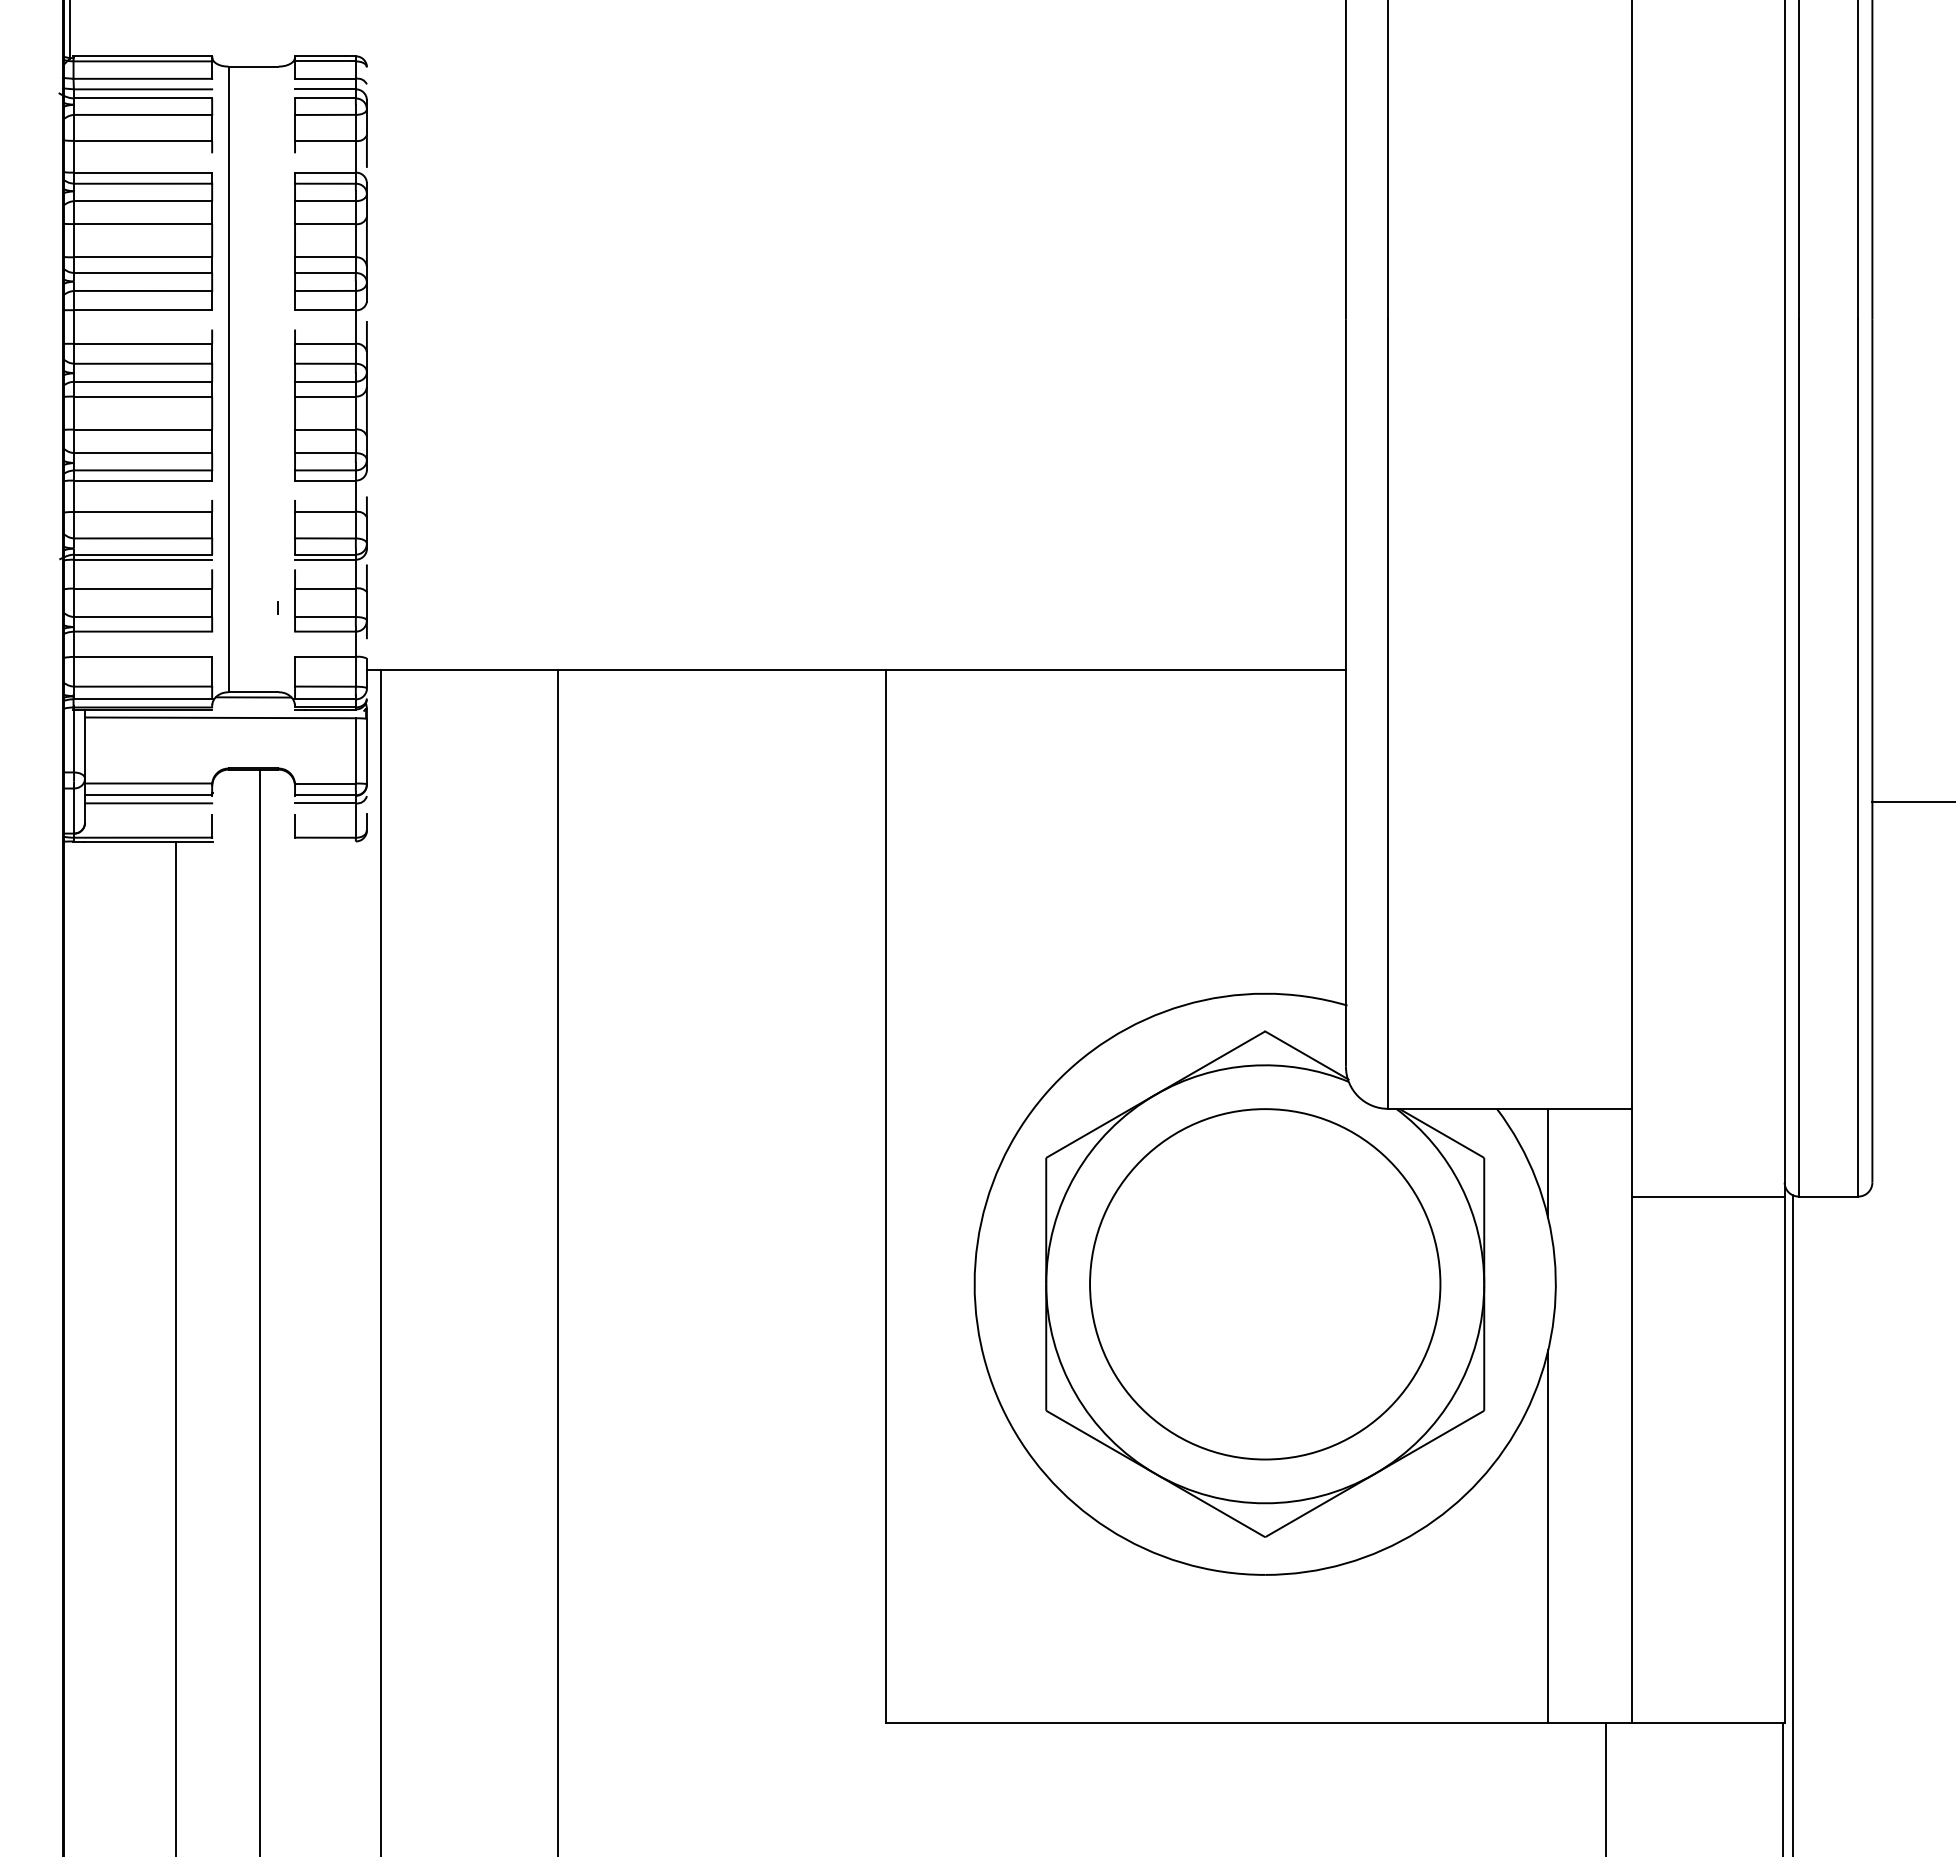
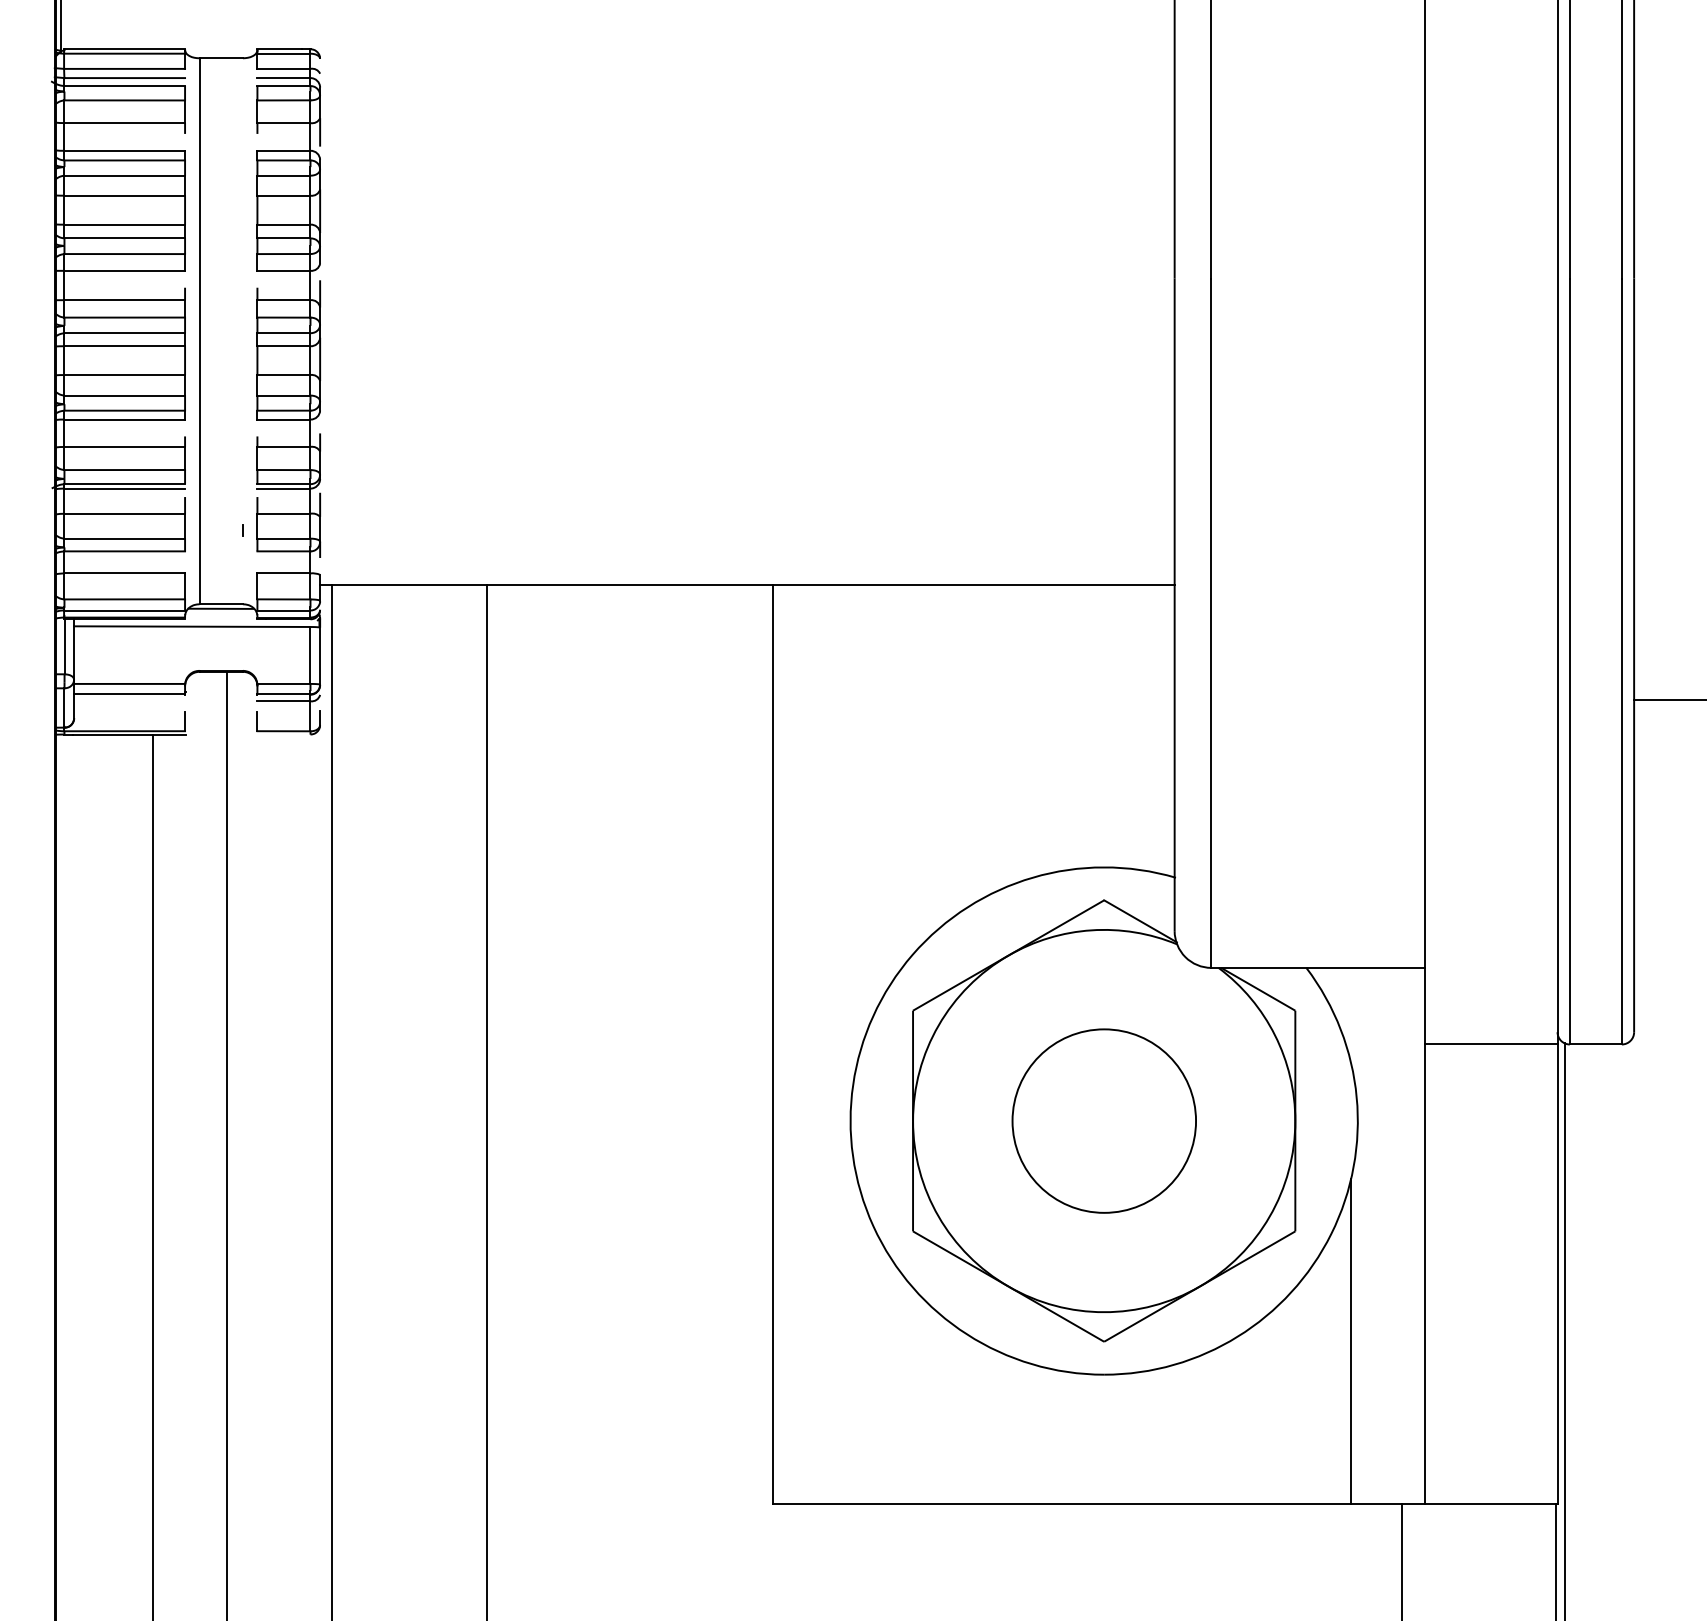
line: (148, 803) -> (129, 701), removed
line: (1548, 1163) -> (1351, 1015), removed
circle: (1265, 1284) -> (1104, 1121), size x0.6

